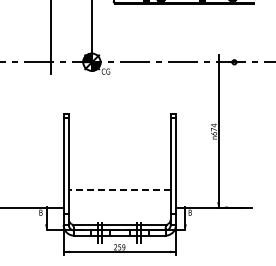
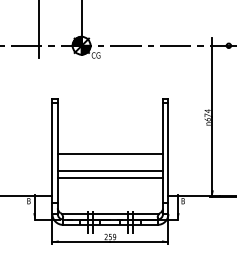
line: (119, 166) -> (110, 153), added
line: (119, 183) -> (110, 171), added
line: (119, 190) -> (110, 178), dashed -> solid

